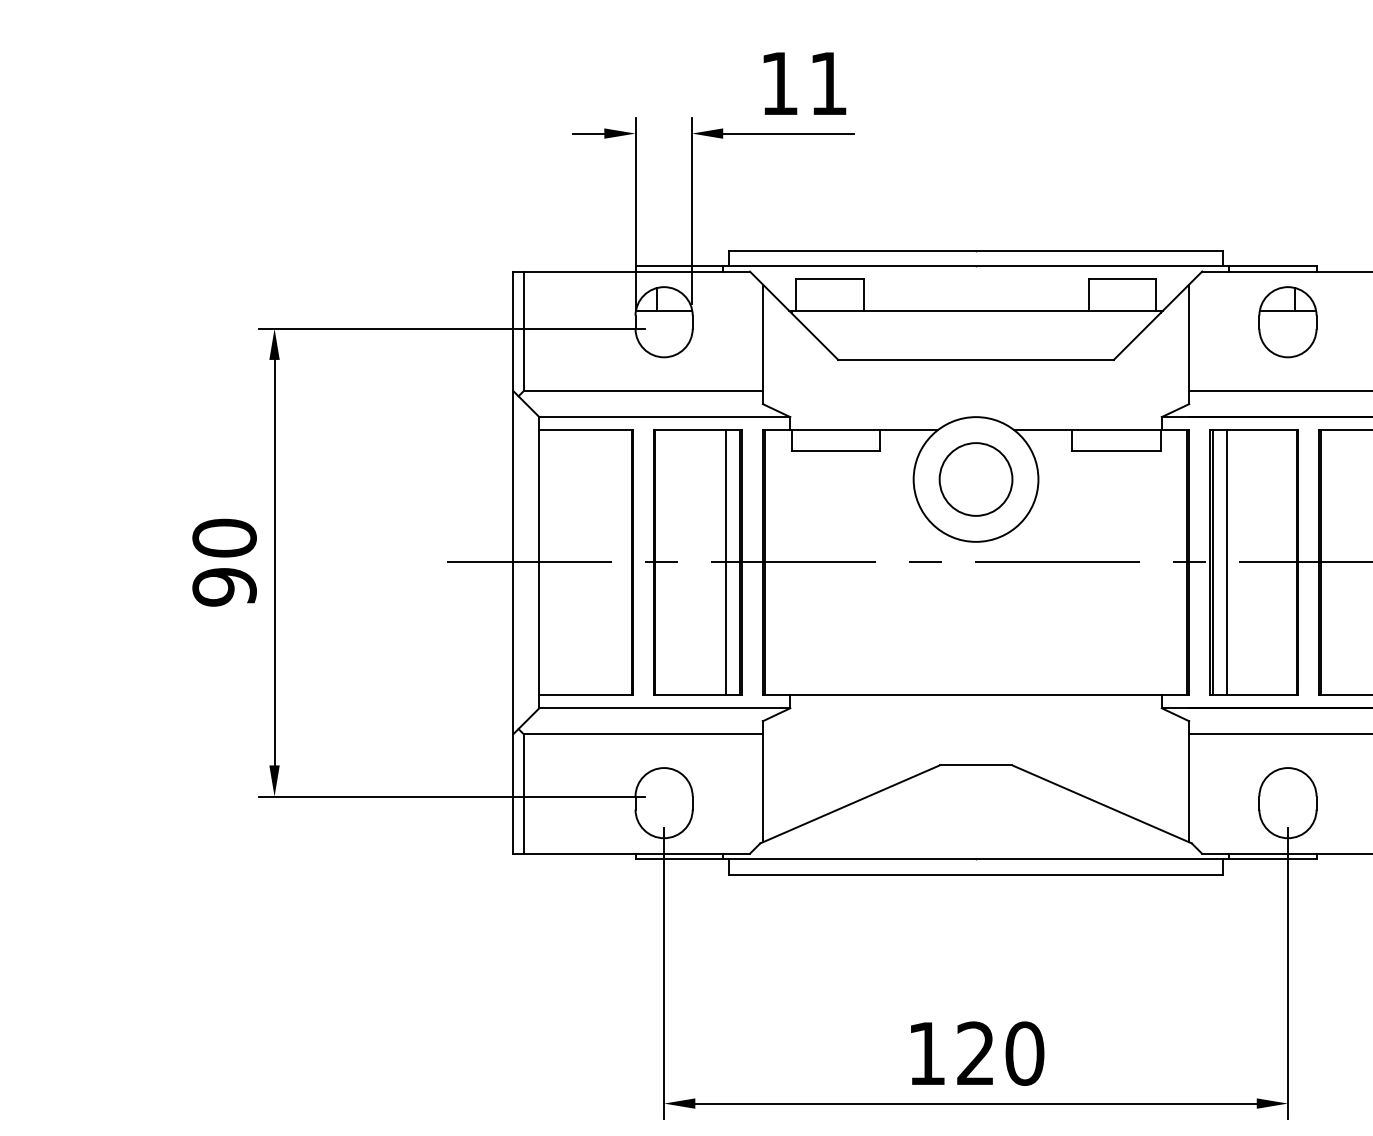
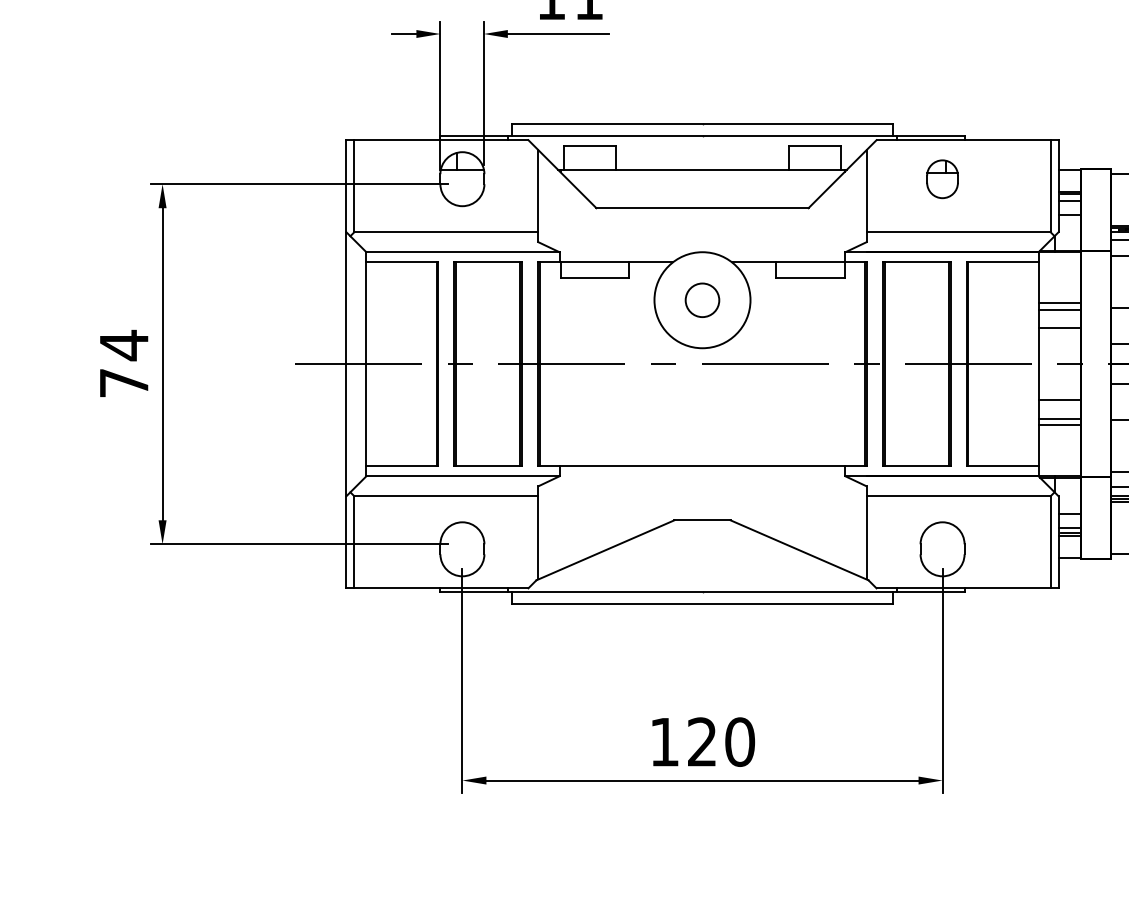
part: (1287, 322) -> (942, 179), size x0.7
circle: (976, 479) -> (702, 300), size x0.6
text: (225, 561) -> (124, 363), 90 -> 74
line: (725, 562) -> (509, 364), removed
line: (1226, 562) -> (895, 364), removed

